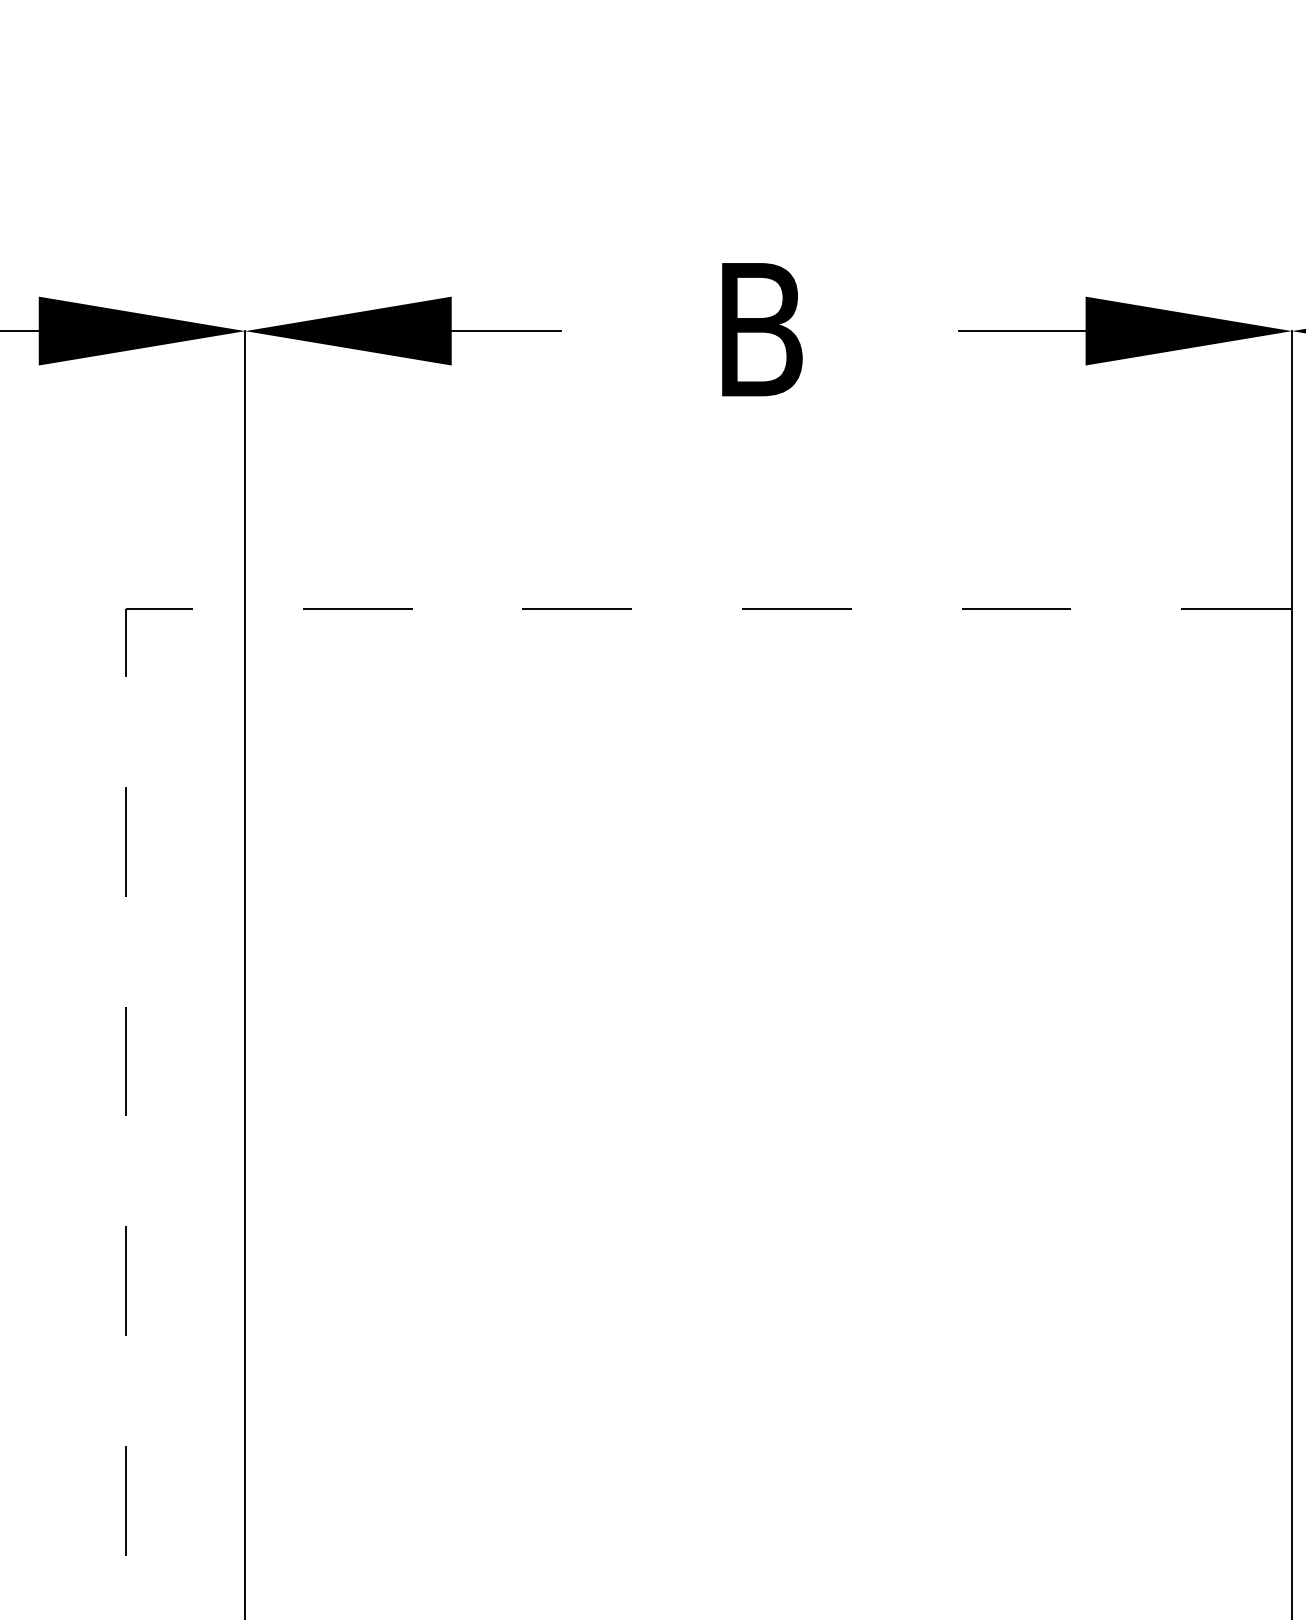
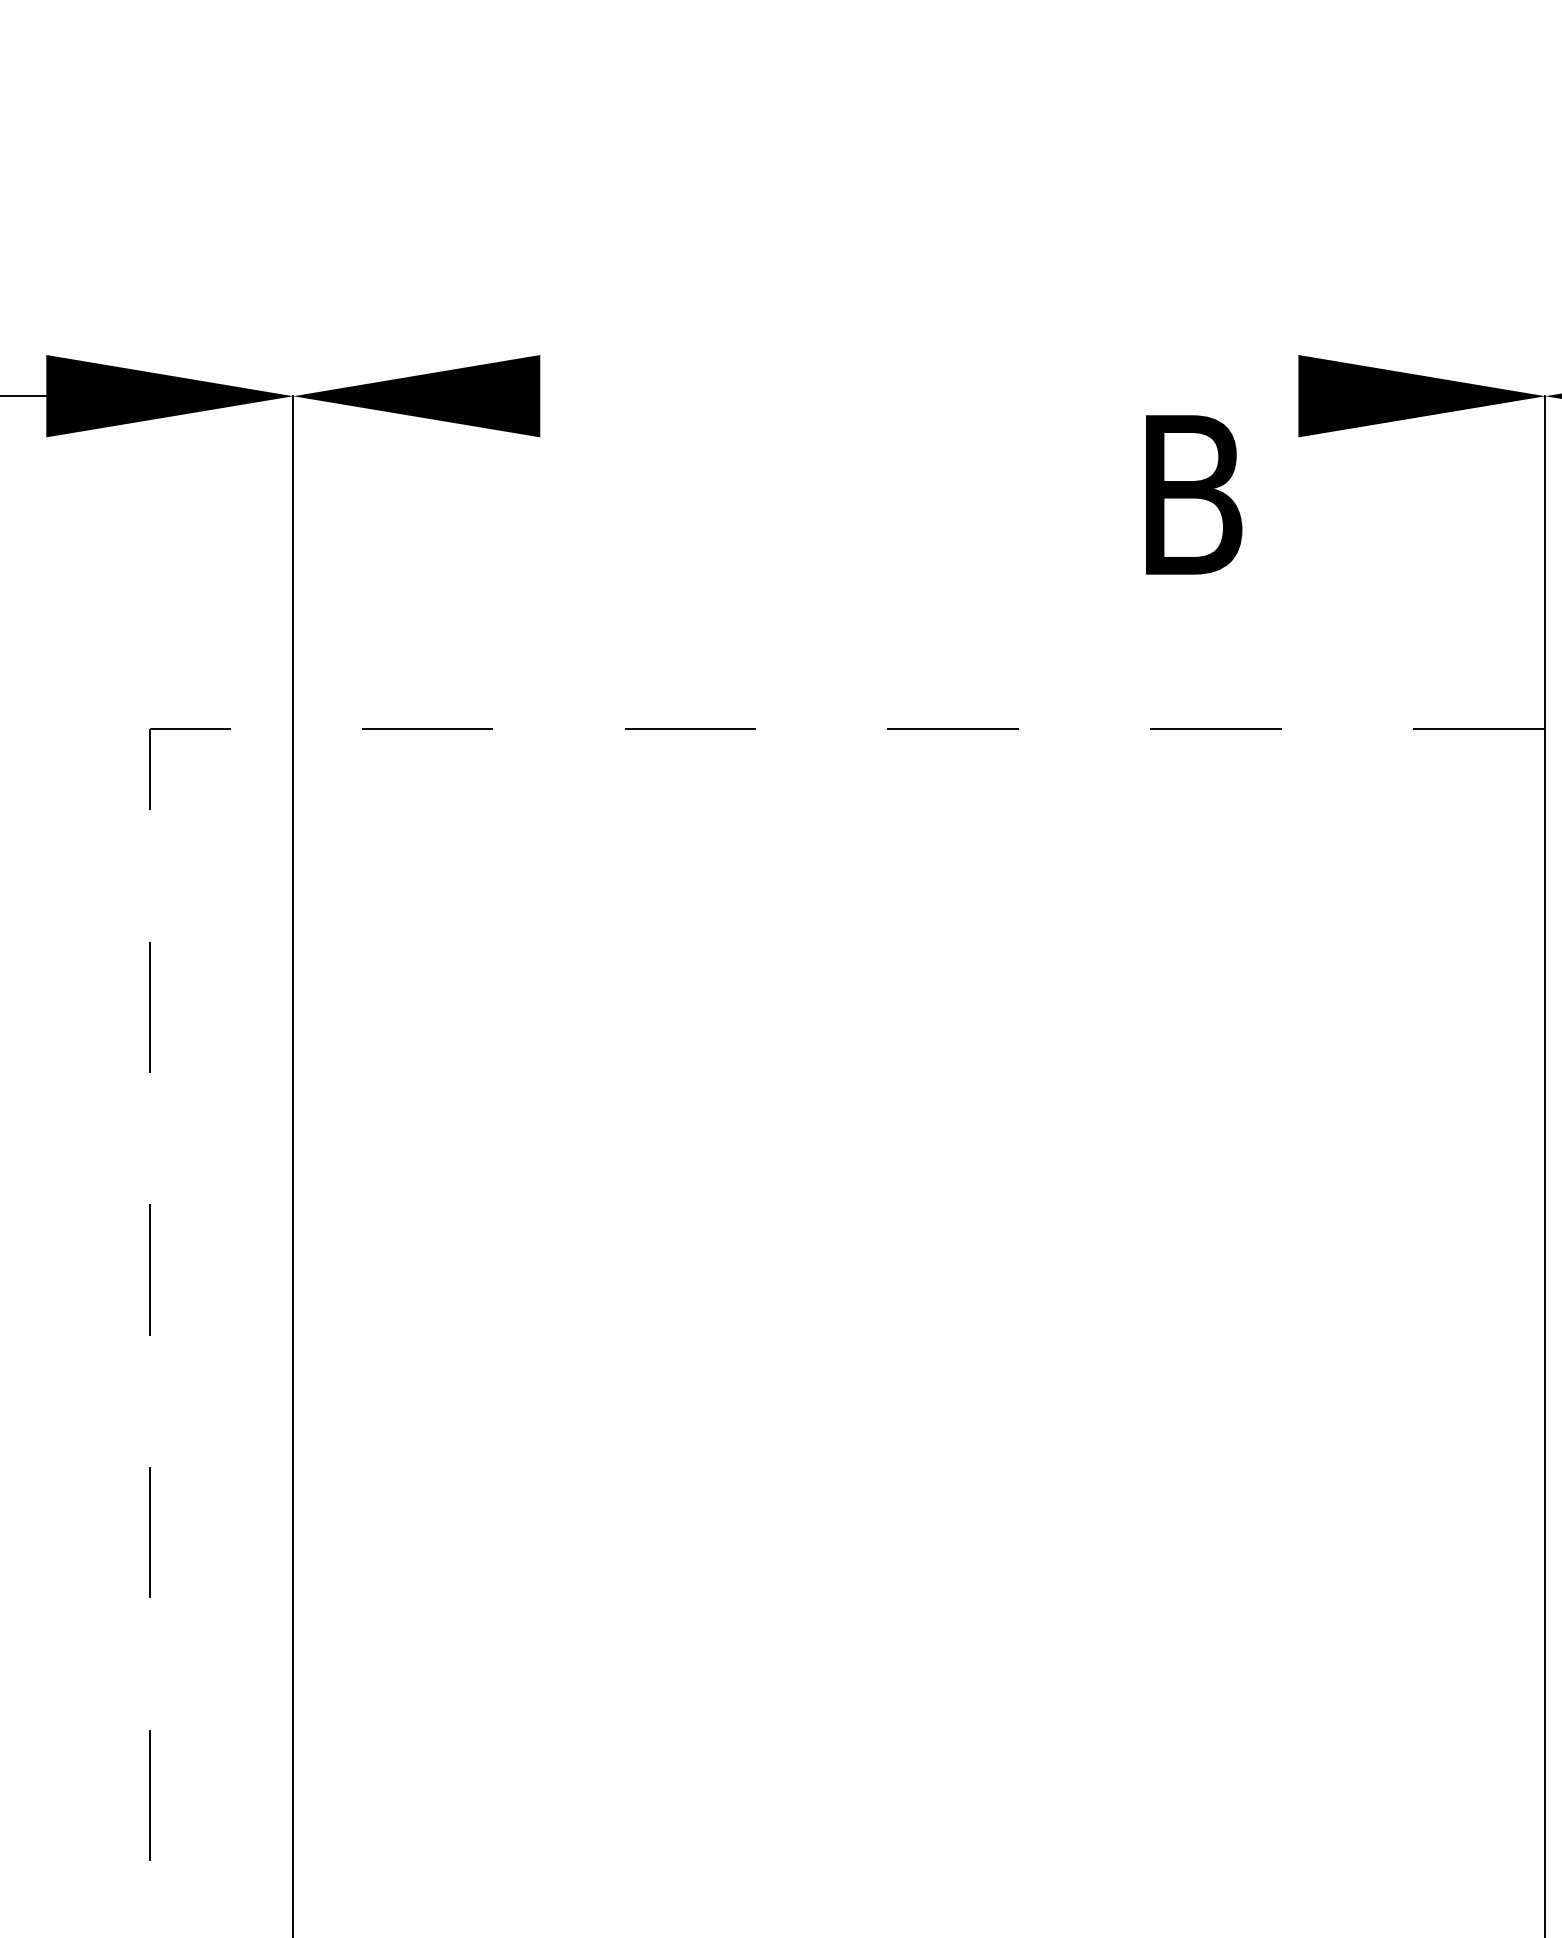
text: (762, 329) -> (1194, 494), moved
line: (506, 331) -> (605, 396), removed
line: (1022, 331) -> (1222, 396), removed

